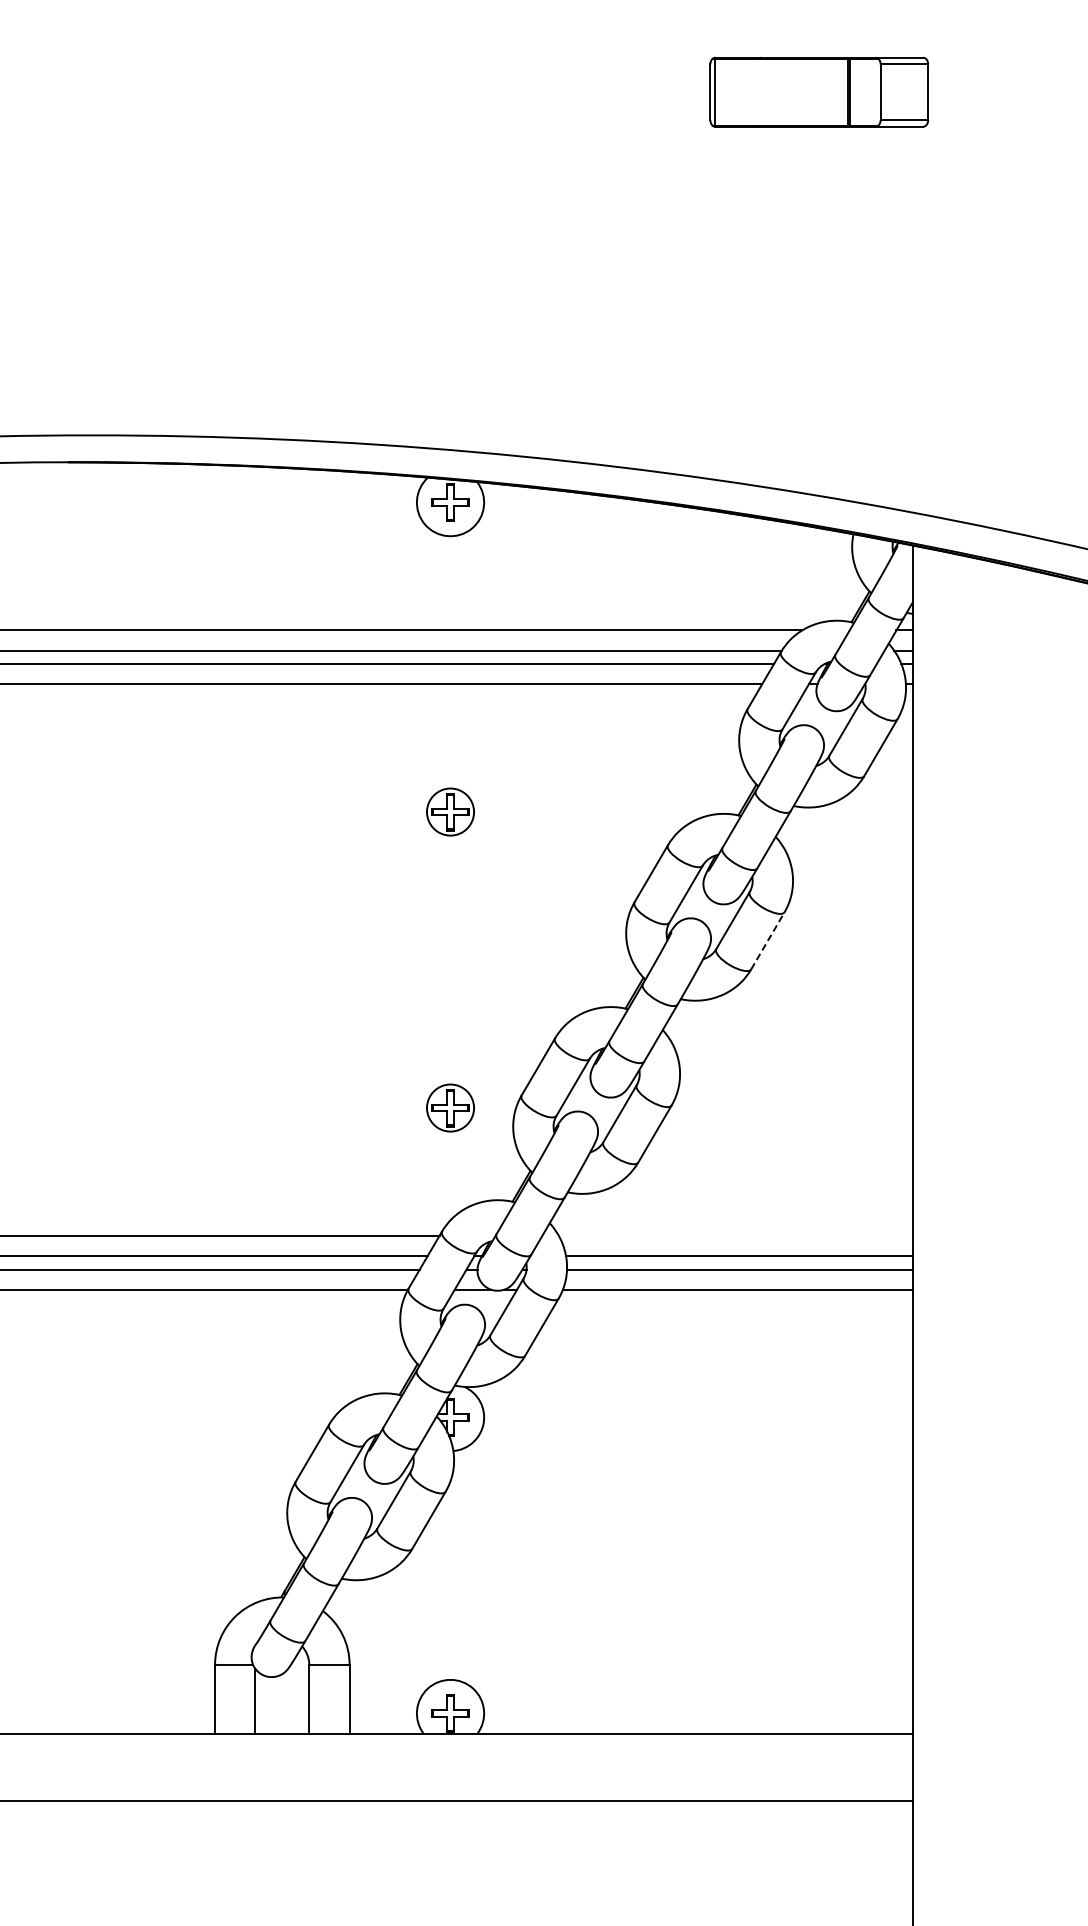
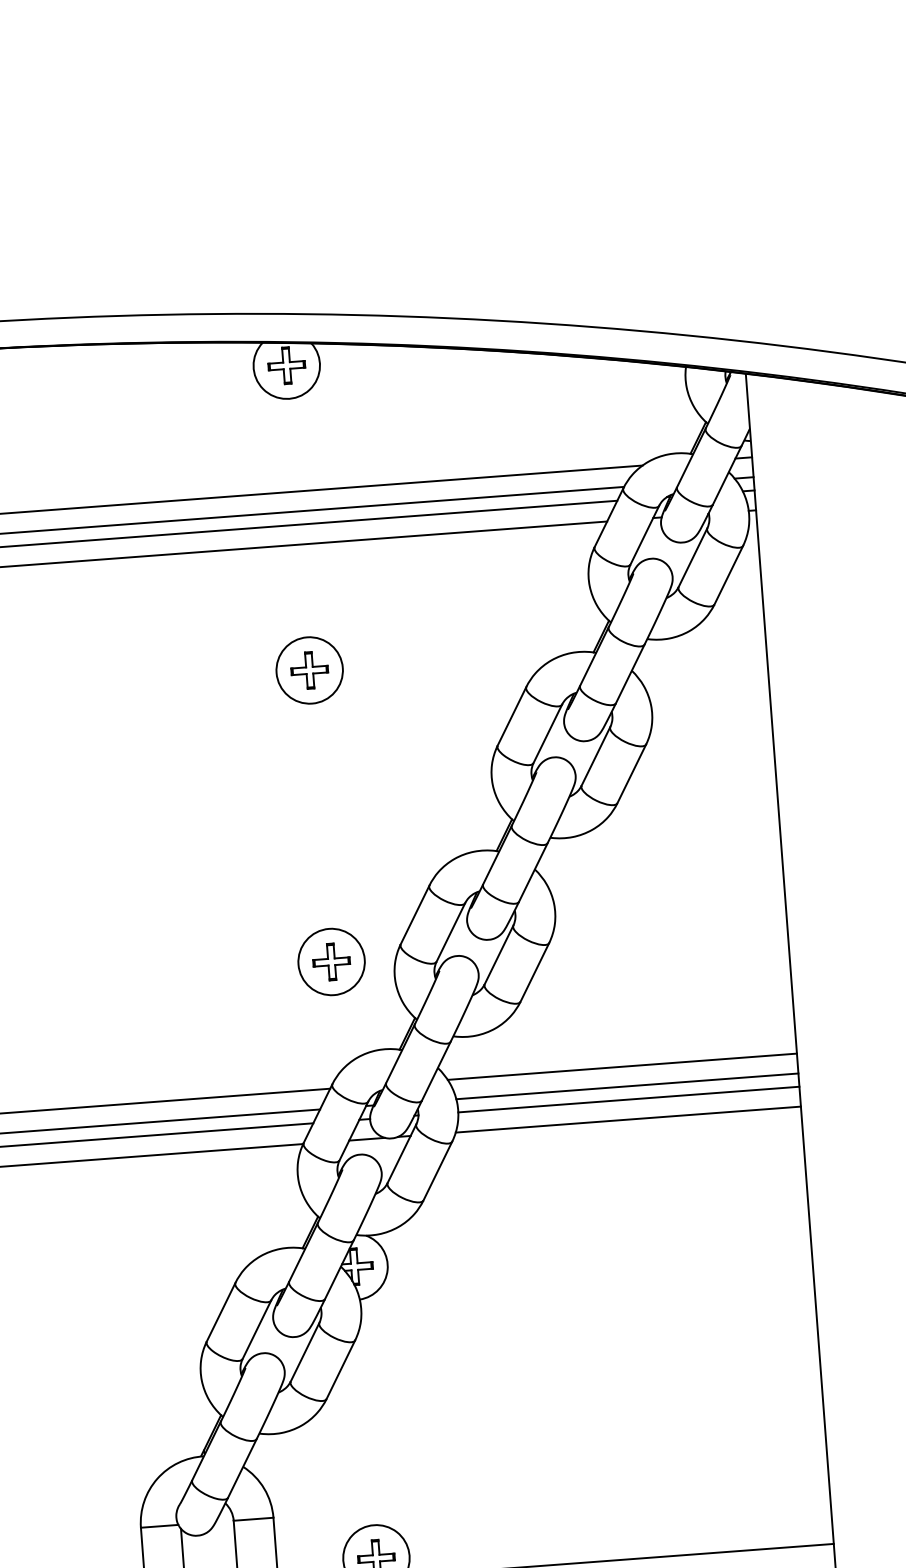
circle: (450, 811) -> (309, 669), size x1.43
line: (768, 940) -> (632, 773), dashed -> solid
circle: (450, 1107) -> (331, 961), size x1.43
line: (735, 1235) -> (621, 1066), added

